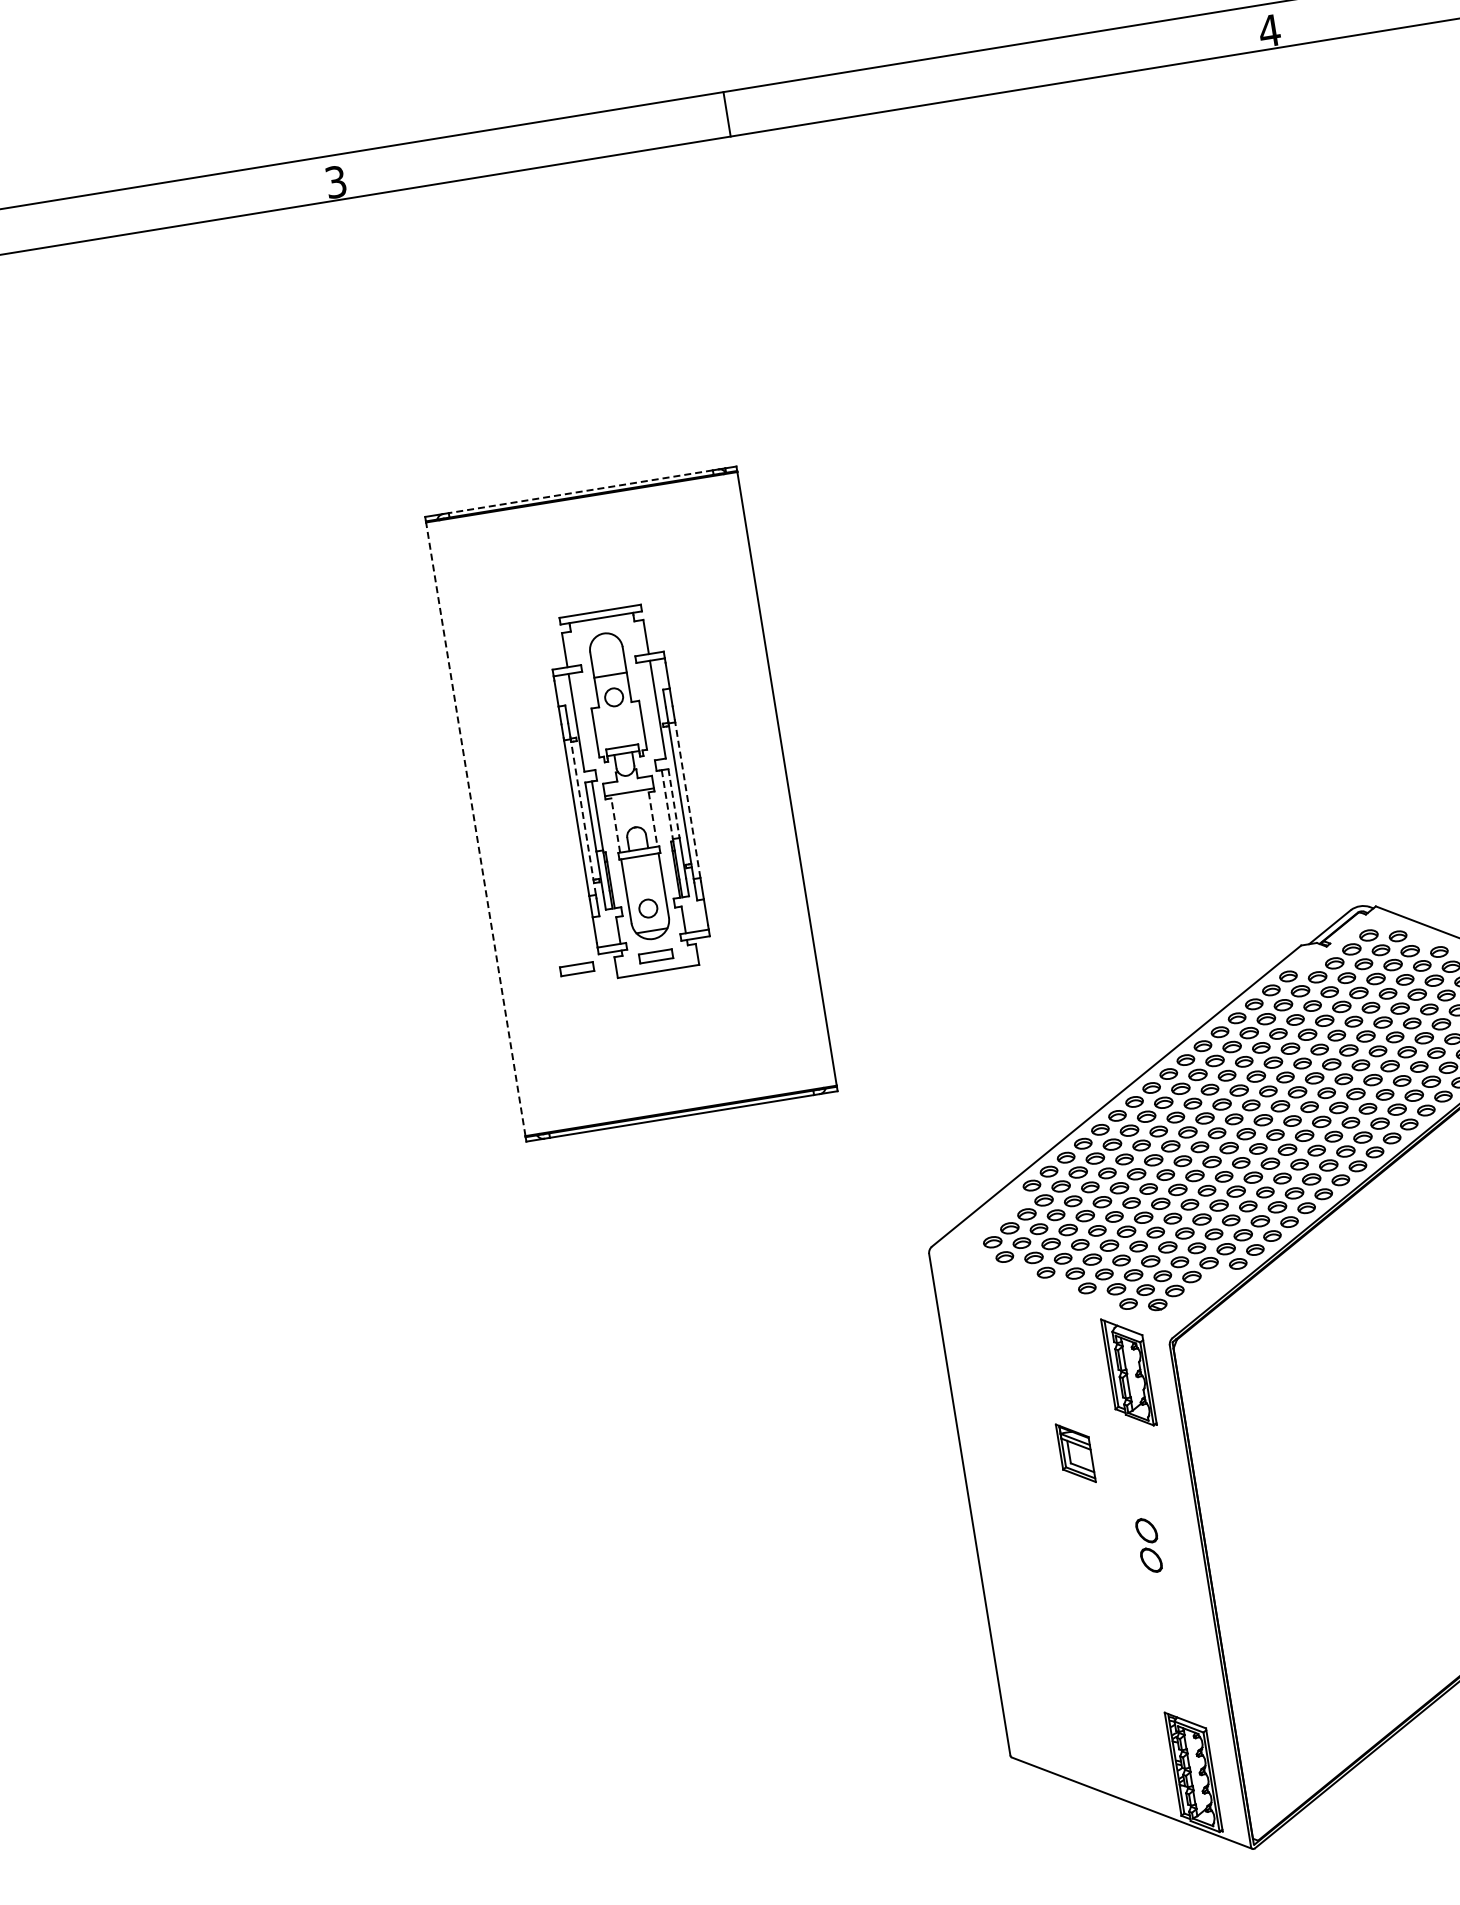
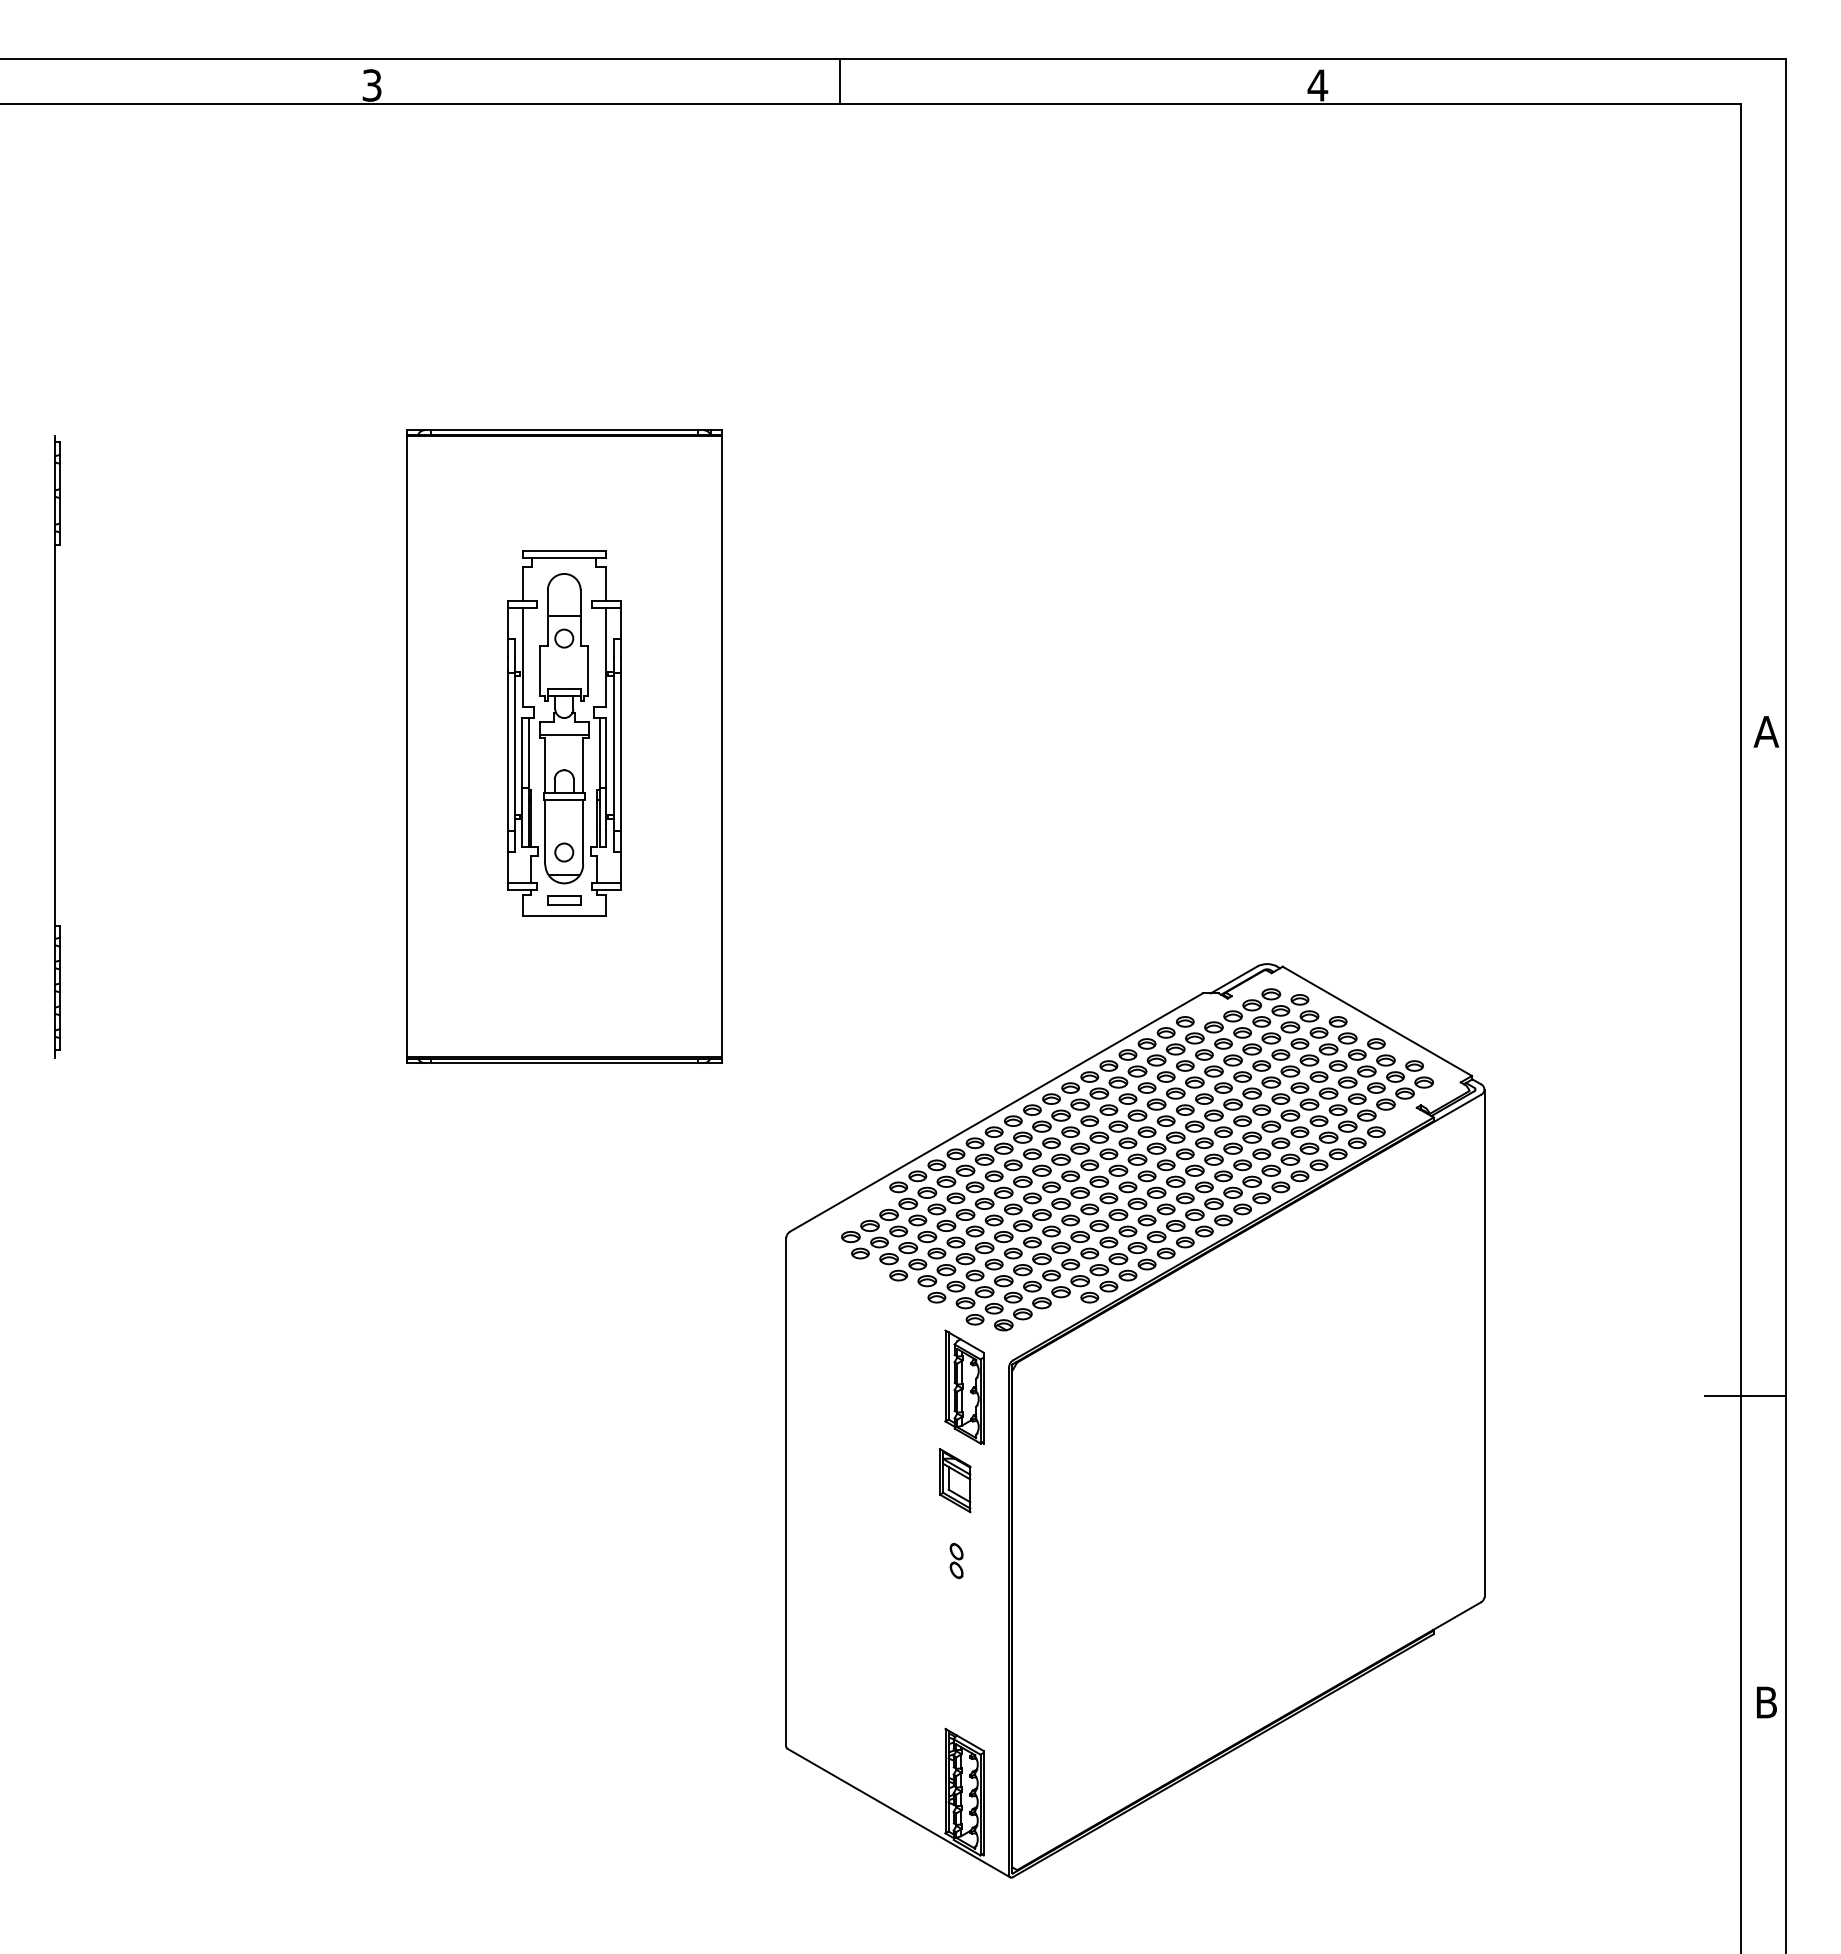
line: (726, 113) -> (839, 80), moved
line: (581, 491) -> (564, 430), dashed -> solid
line: (687, 799) -> (620, 751), dashed -> solid
line: (674, 803) -> (606, 752), dashed -> solid
line: (667, 804) -> (599, 752), dashed -> solid
line: (583, 816) -> (514, 751), dashed -> solid
line: (653, 819) -> (583, 765), dashed -> solid
line: (615, 824) -> (545, 764), dashed -> solid
line: (475, 829) -> (406, 746), dashed -> solid
part: (131, 884) -> (57, 746), added
part: (577, 968) -> (484, 900), removed
part: (1076, 1453) -> (955, 1480), moved
part: (1148, 1544) -> (956, 1560), size x0.62

